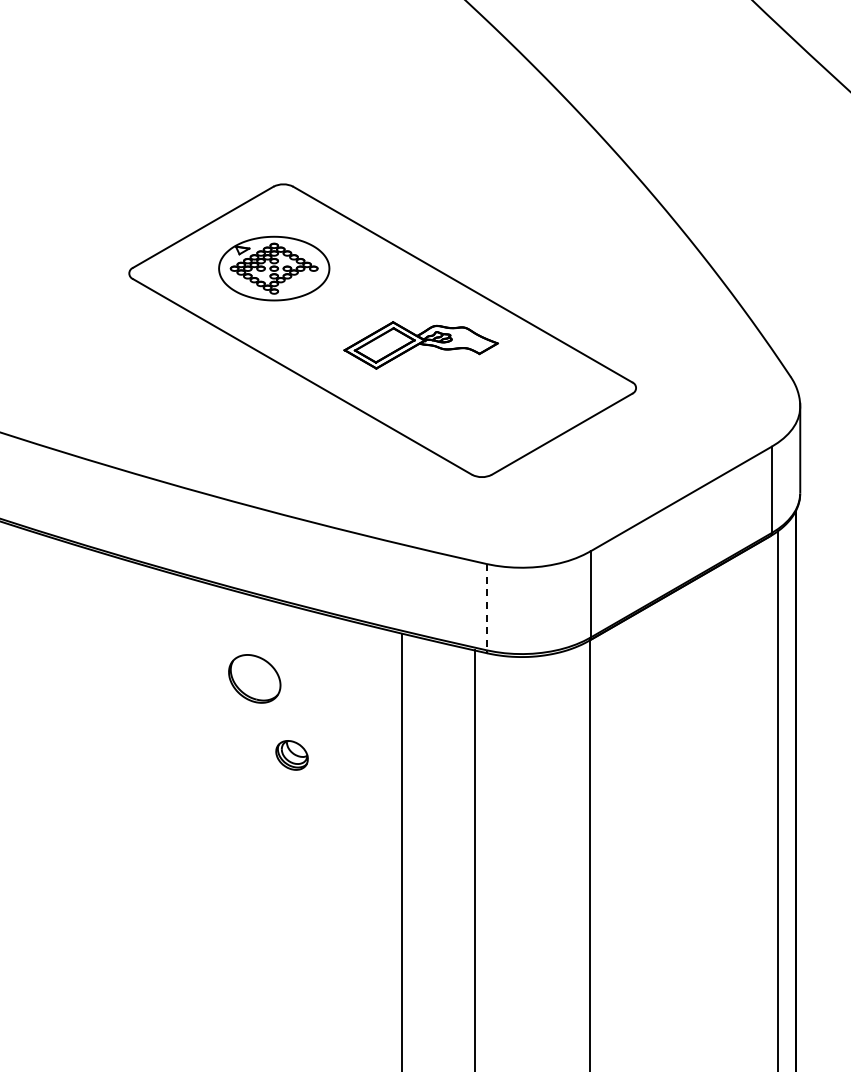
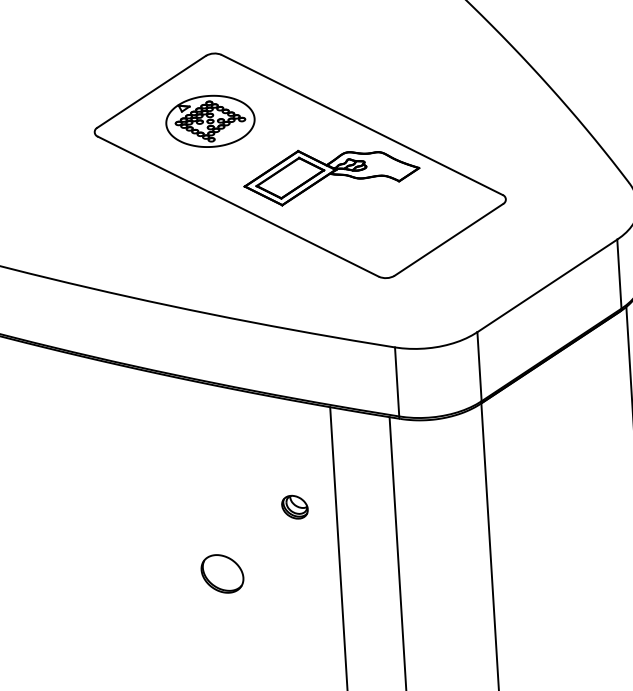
part: (420, 345) -> (331, 175), size x1.43
line: (486, 607) -> (396, 382), dashed -> solid
part: (254, 678) -> (222, 573), moved
part: (291, 755) -> (294, 507), moved

